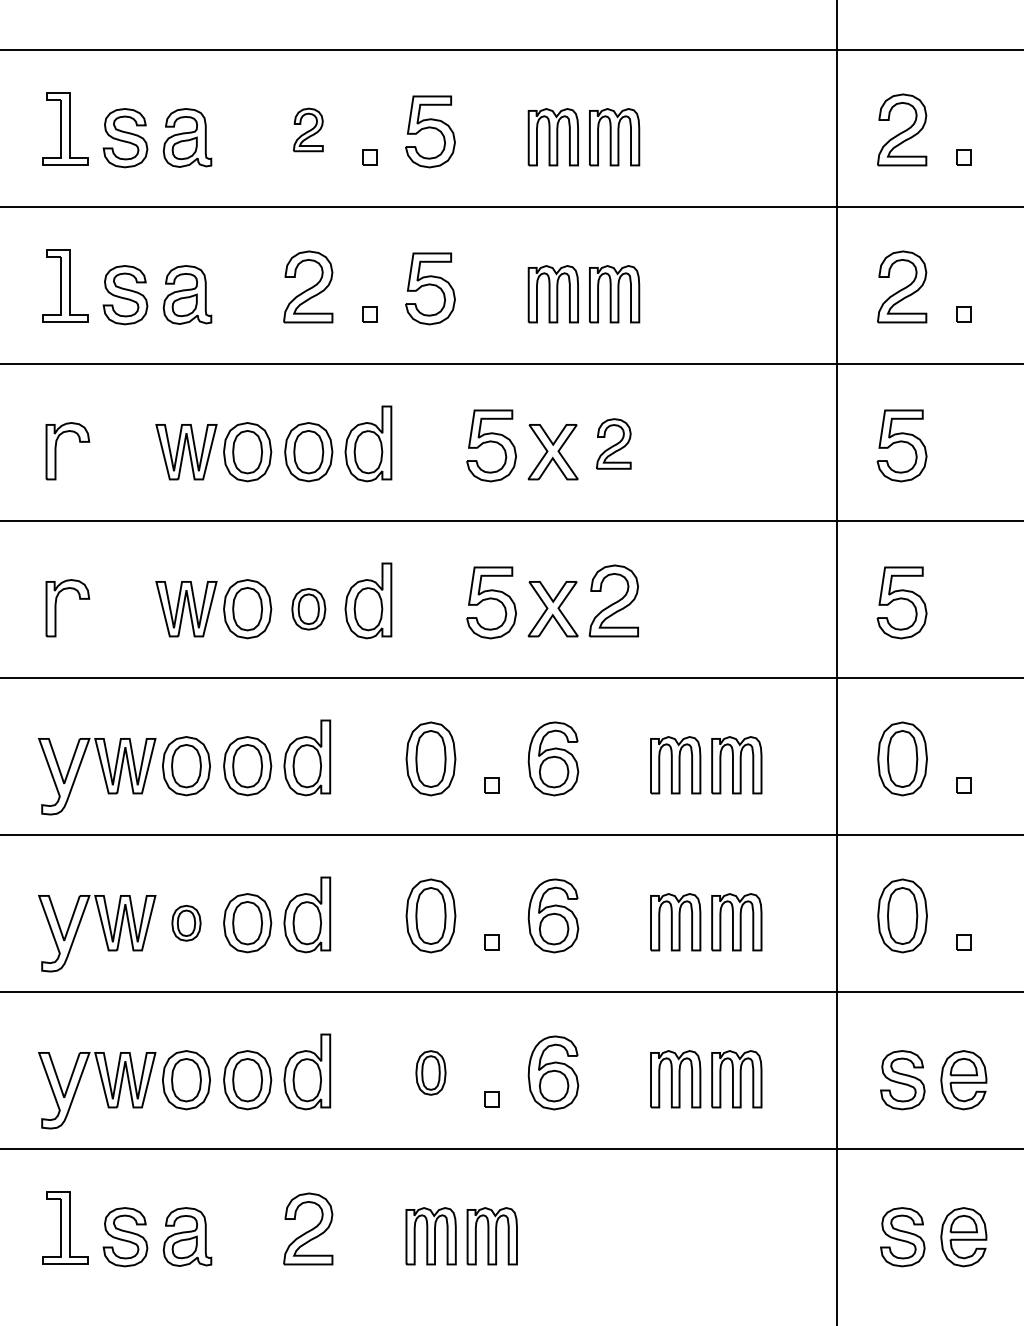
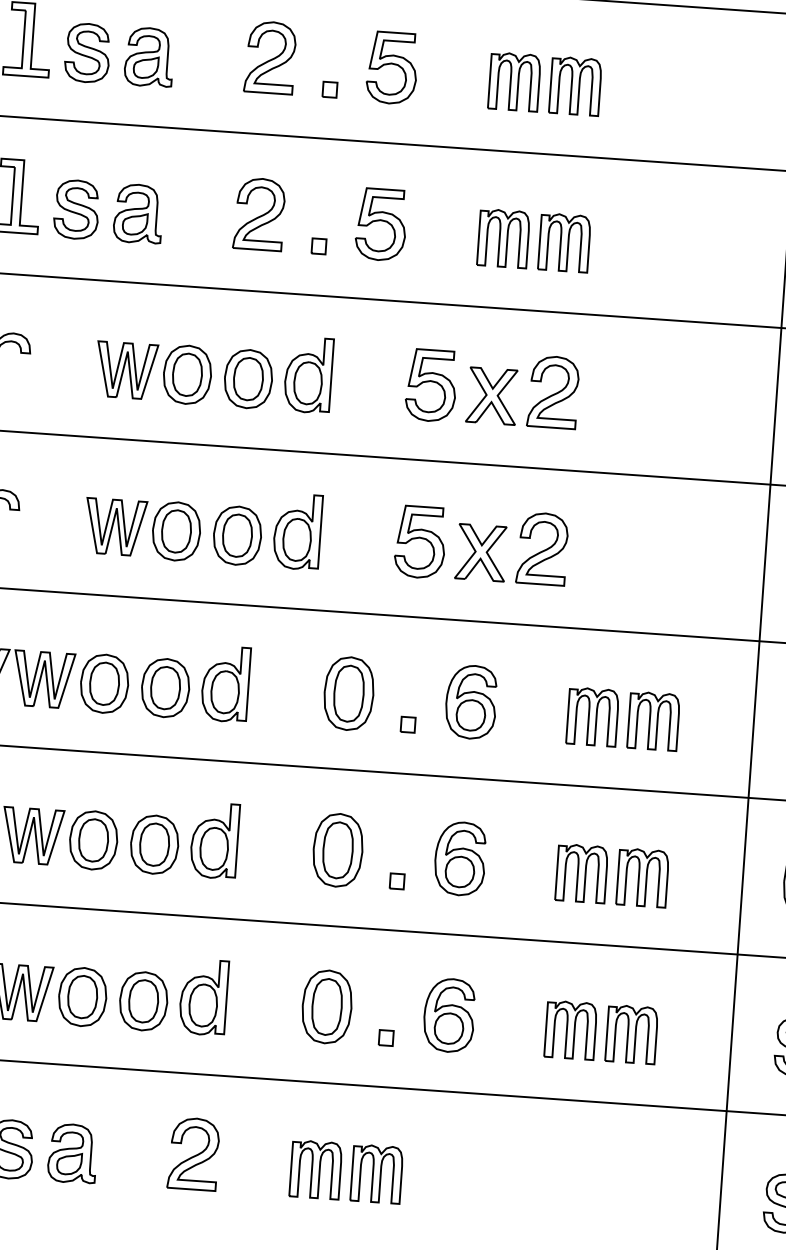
part: (308, 129) -> (270, 57), size x1.67
part: (613, 443) -> (553, 391), size x1.43
part: (308, 609) -> (237, 536), size x1.43
part: (186, 923) -> (93, 840), size x1.67
part: (430, 1072) -> (326, 1006), size x1.67

